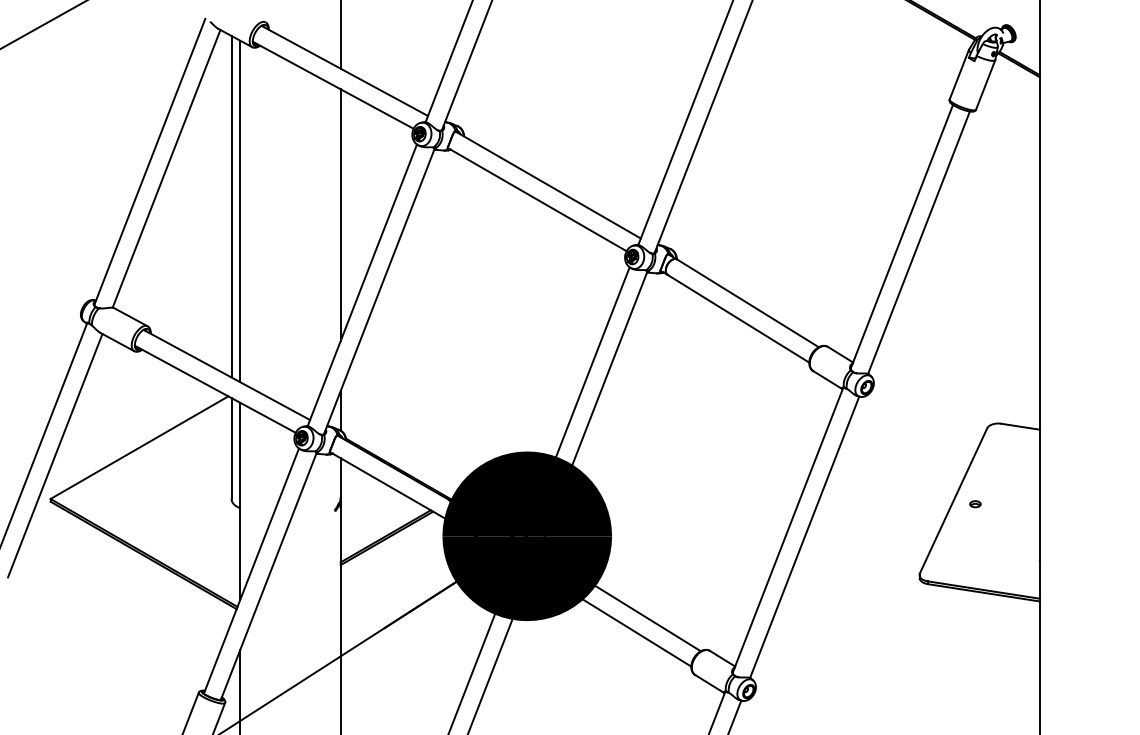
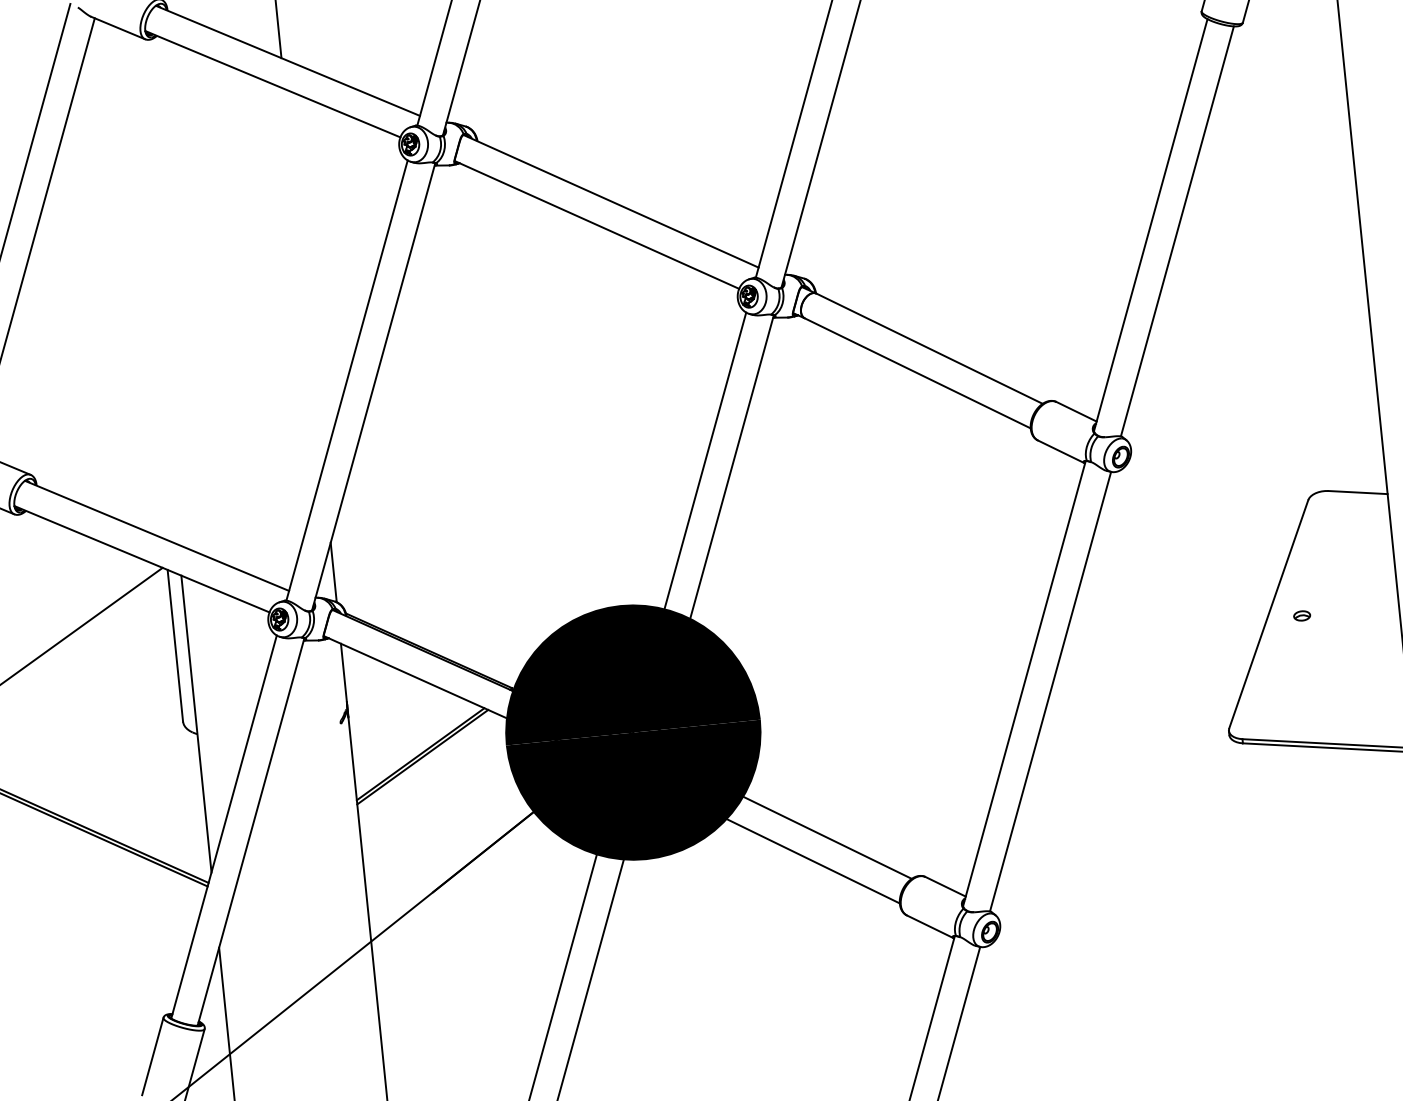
line: (231, 206) -> (138, 281), removed
line: (240, 211) -> (152, 288), removed
line: (340, 215) -> (303, 278), removed

